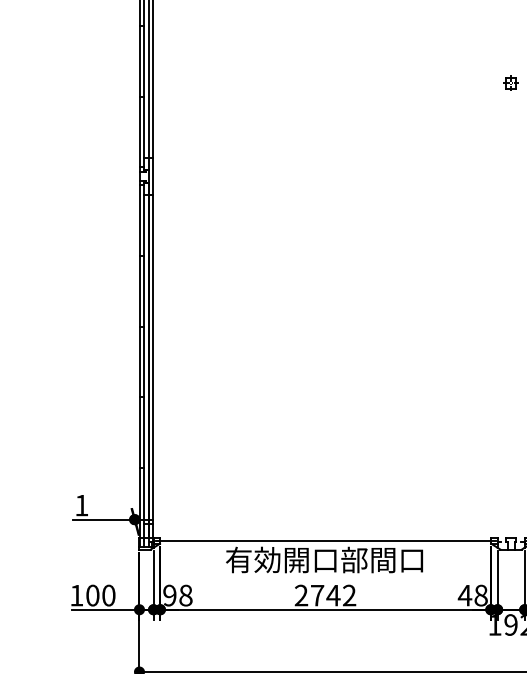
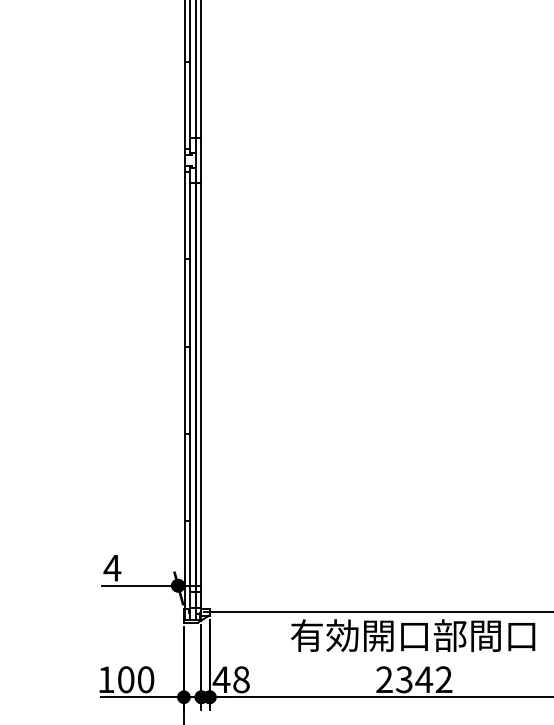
text: (81, 505) -> (112, 568), 1 -> 4
text: (169, 595) -> (221, 679), 98 -> 48
text: (317, 595) -> (404, 679), 2742 -> 2342

